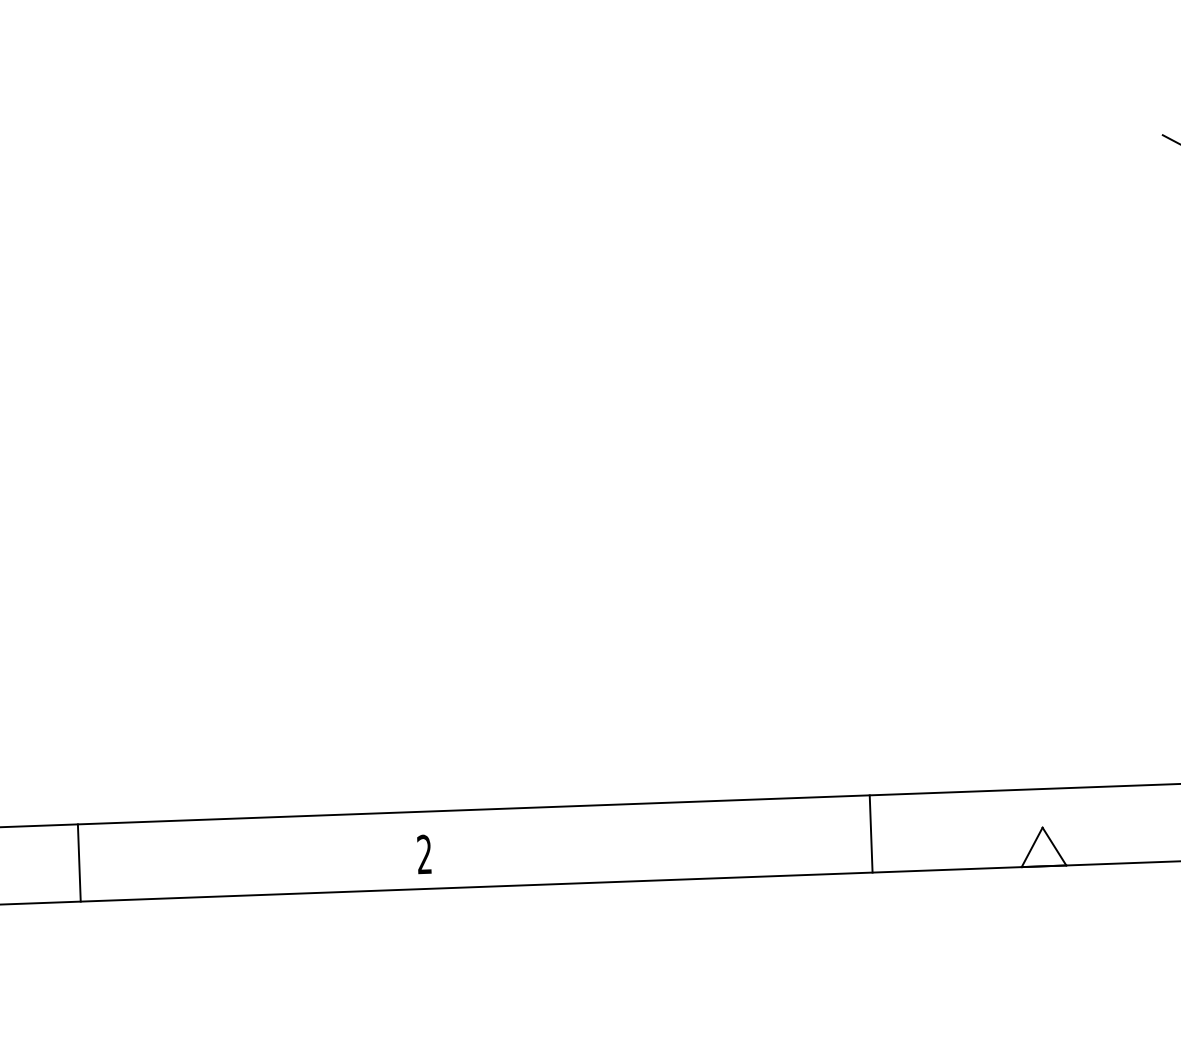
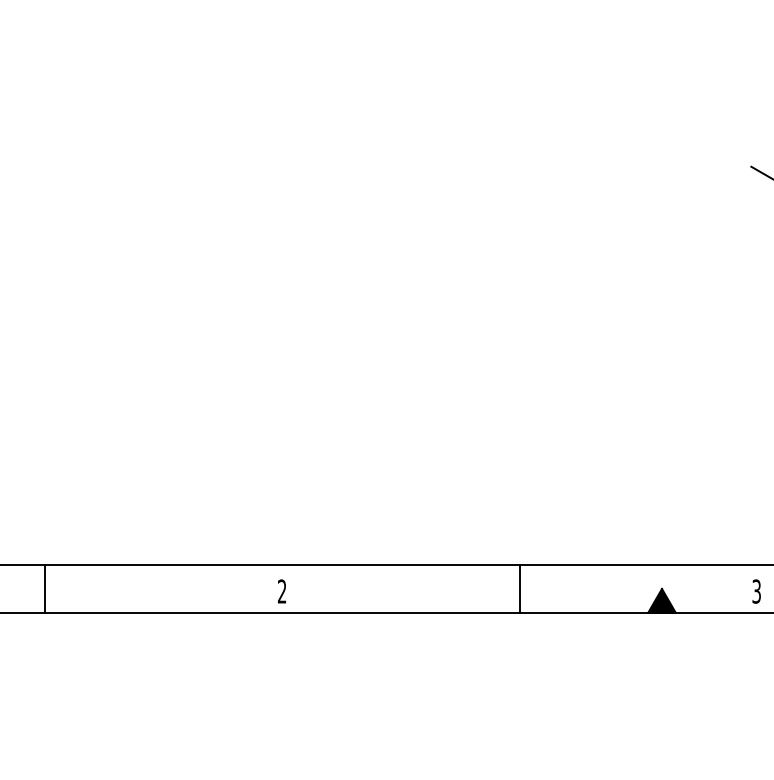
line: (870, 833) -> (519, 588), moved
fill: (1042, 846) -> (661, 600), added
line: (79, 862) -> (45, 588), moved

